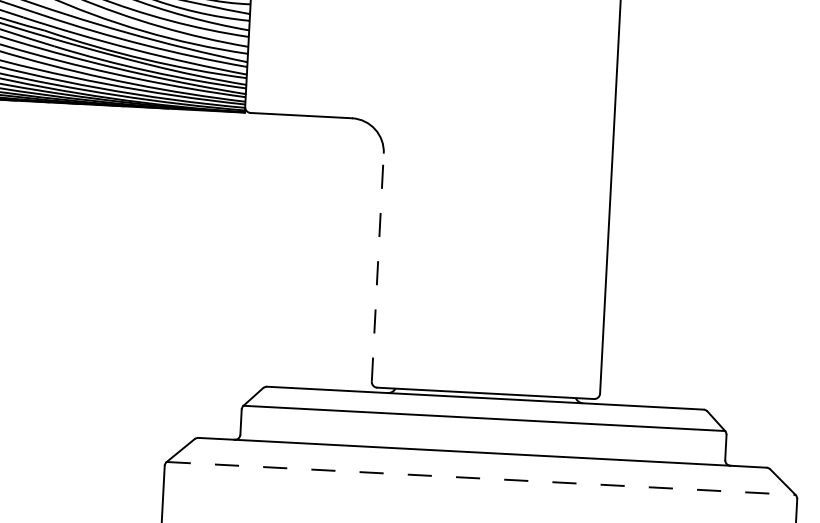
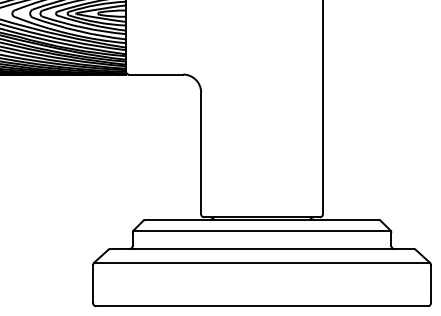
line: (378, 267) -> (201, 153), dashed -> solid
line: (482, 478) -> (262, 262), dashed -> solid

